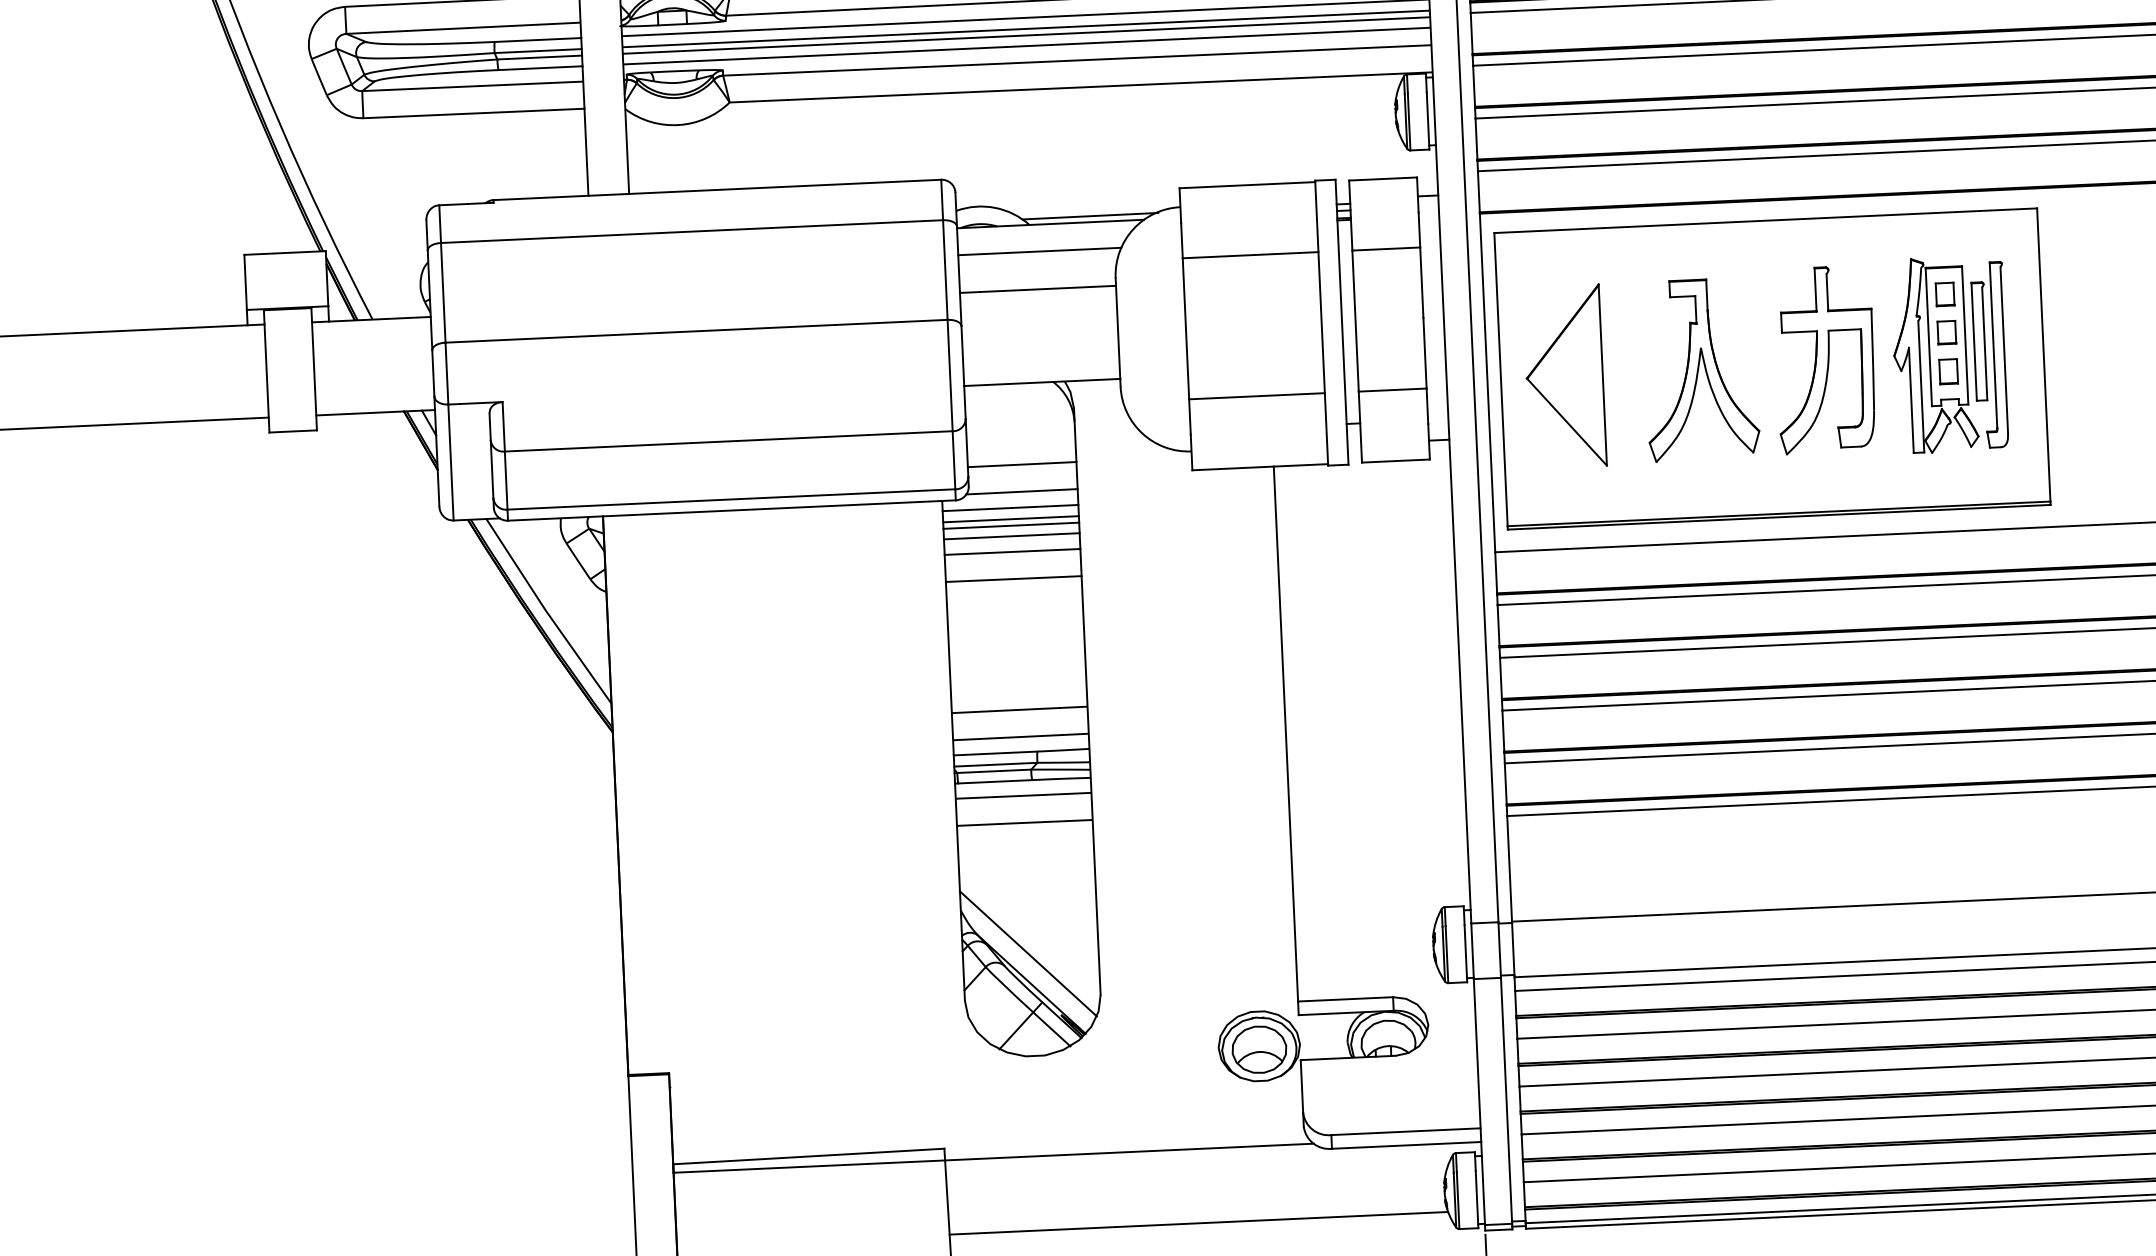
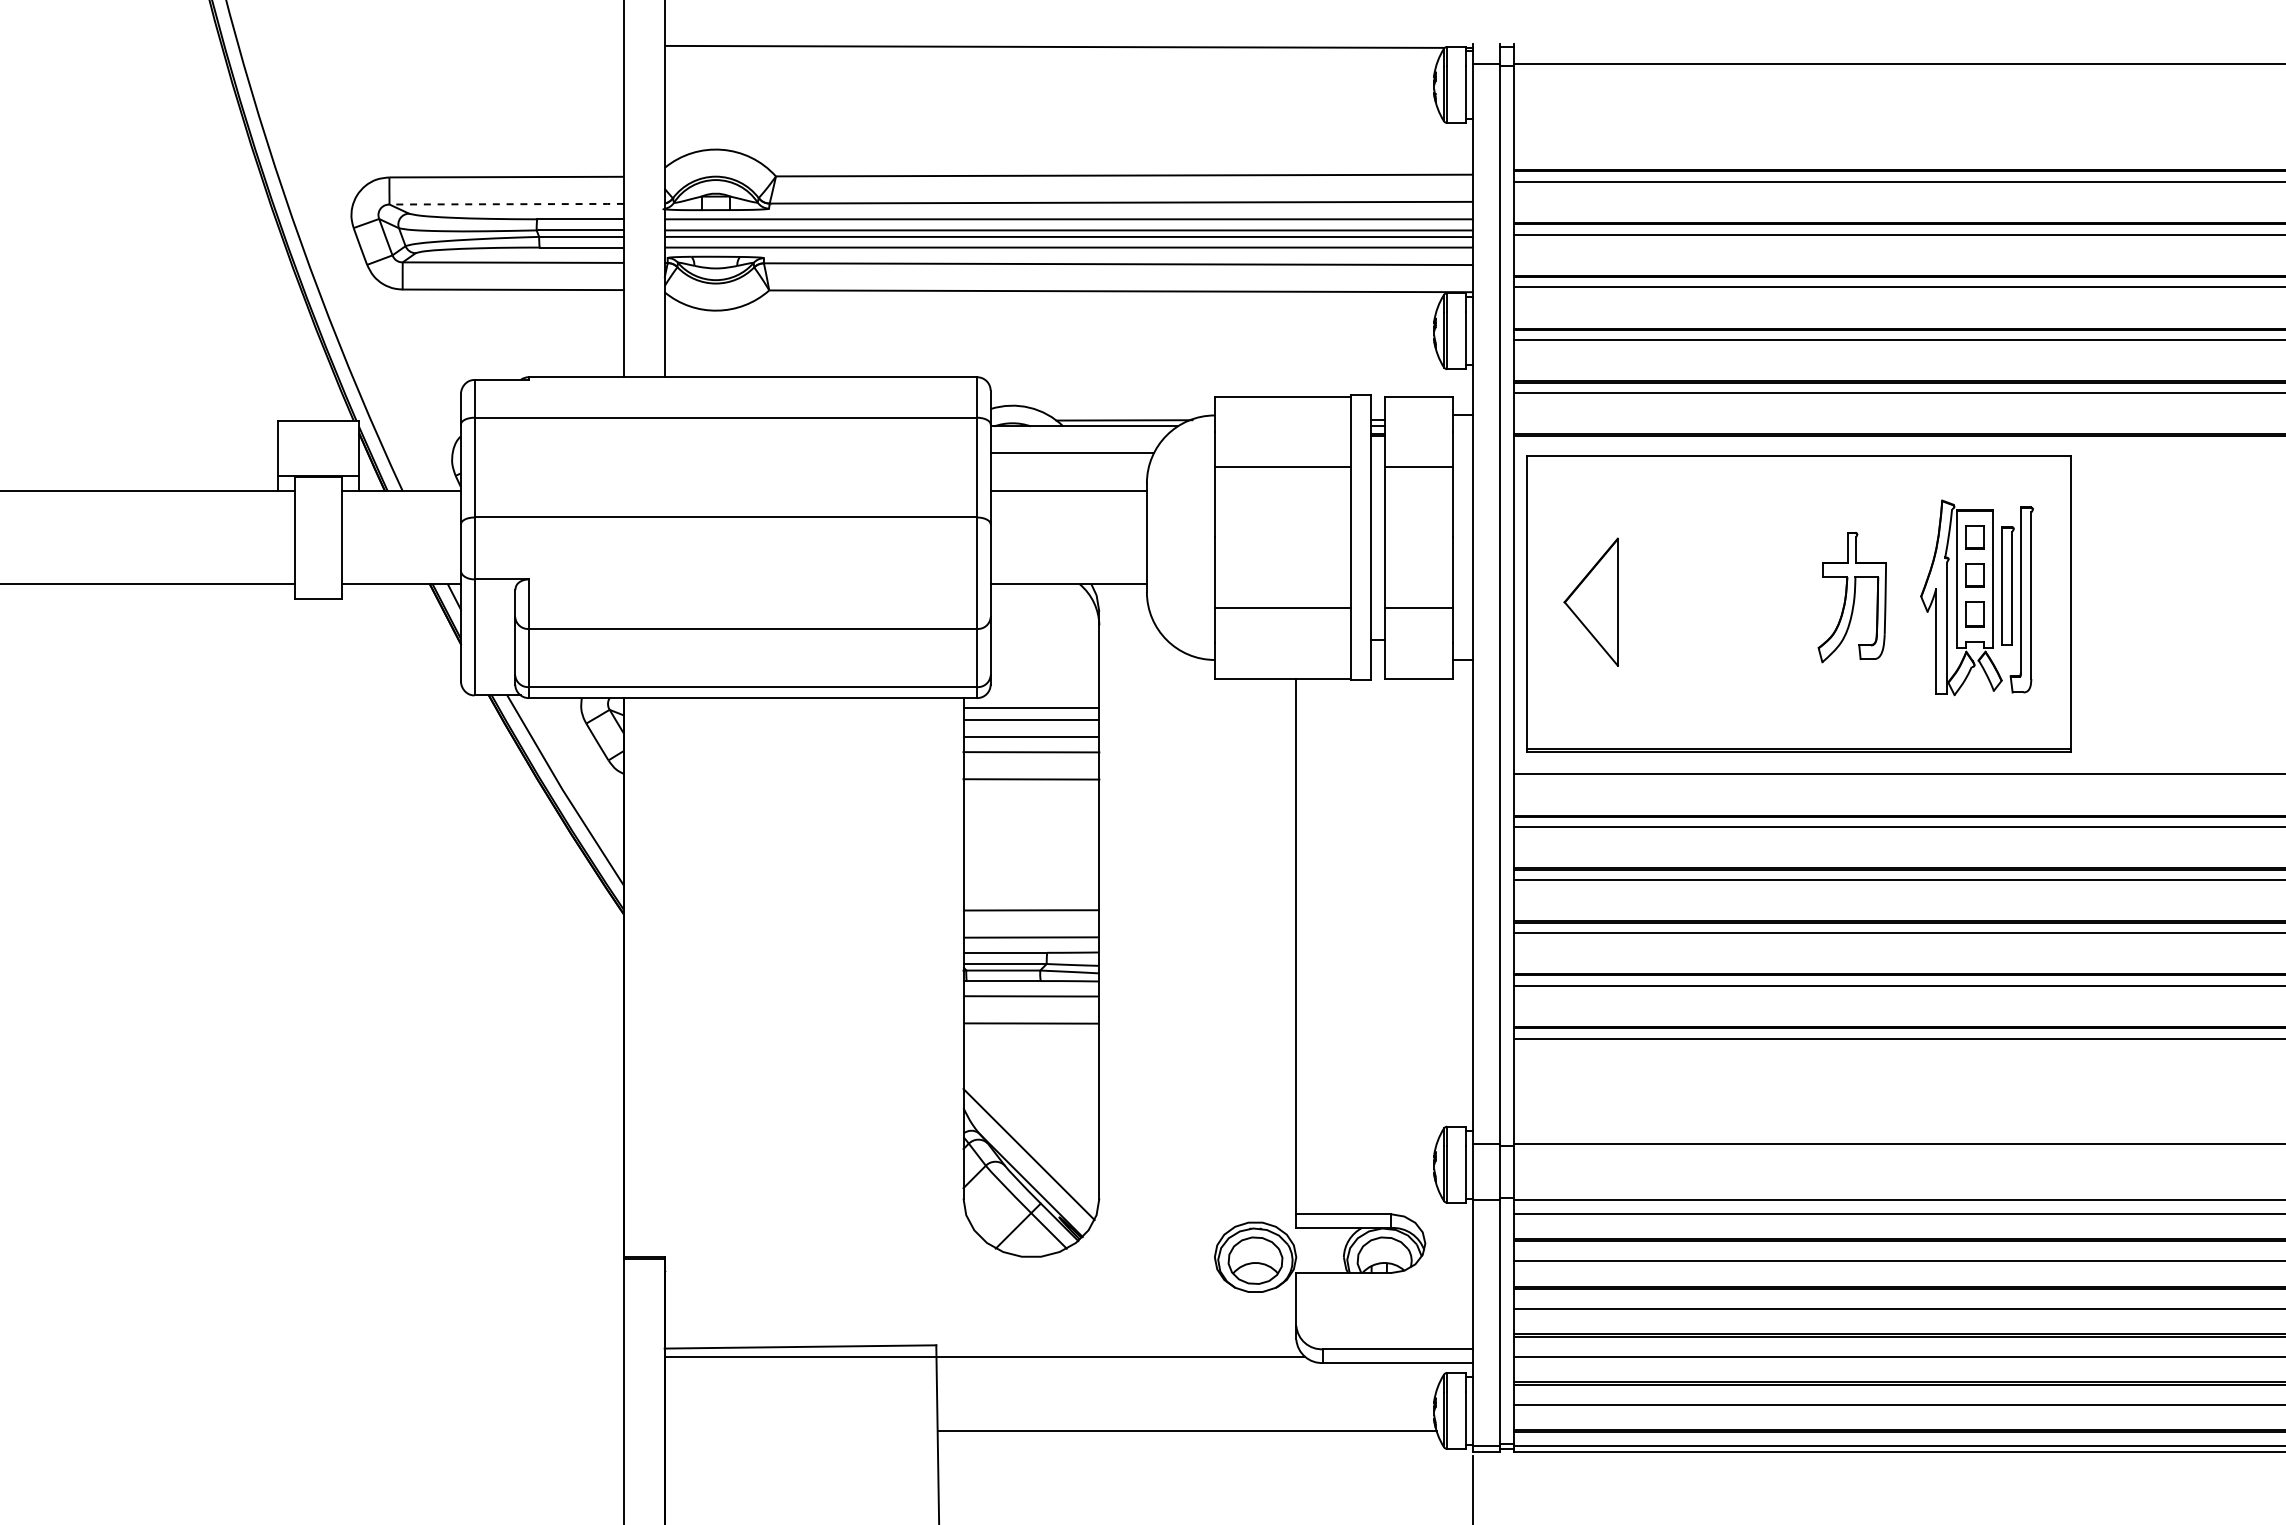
line: (464, 28) -> (507, 204), solid -> dashed
part: (1825, 360) -> (1852, 597), size x0.7
part: (1701, 369) -> (1727, 601), removed
part: (1565, 375) -> (1591, 601), size x0.7
line: (1021, 464) -> (1044, 665), removed
line: (1021, 491) -> (1043, 692), removed
line: (1011, 526) -> (1031, 726), removed

